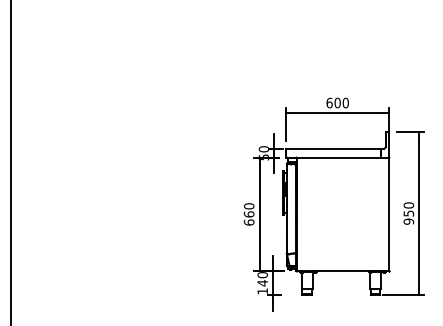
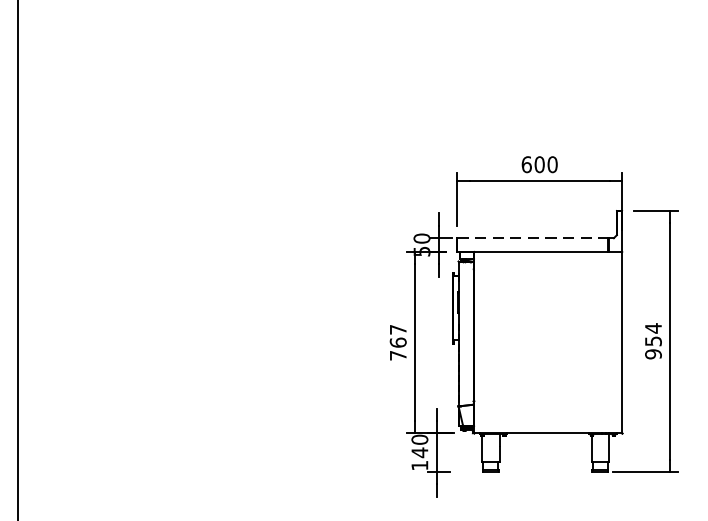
line: (333, 149) -> (533, 238), solid -> dashed
text: (408, 205) -> (652, 328), 950 -> 954
text: (248, 214) -> (397, 342), 660 -> 767

